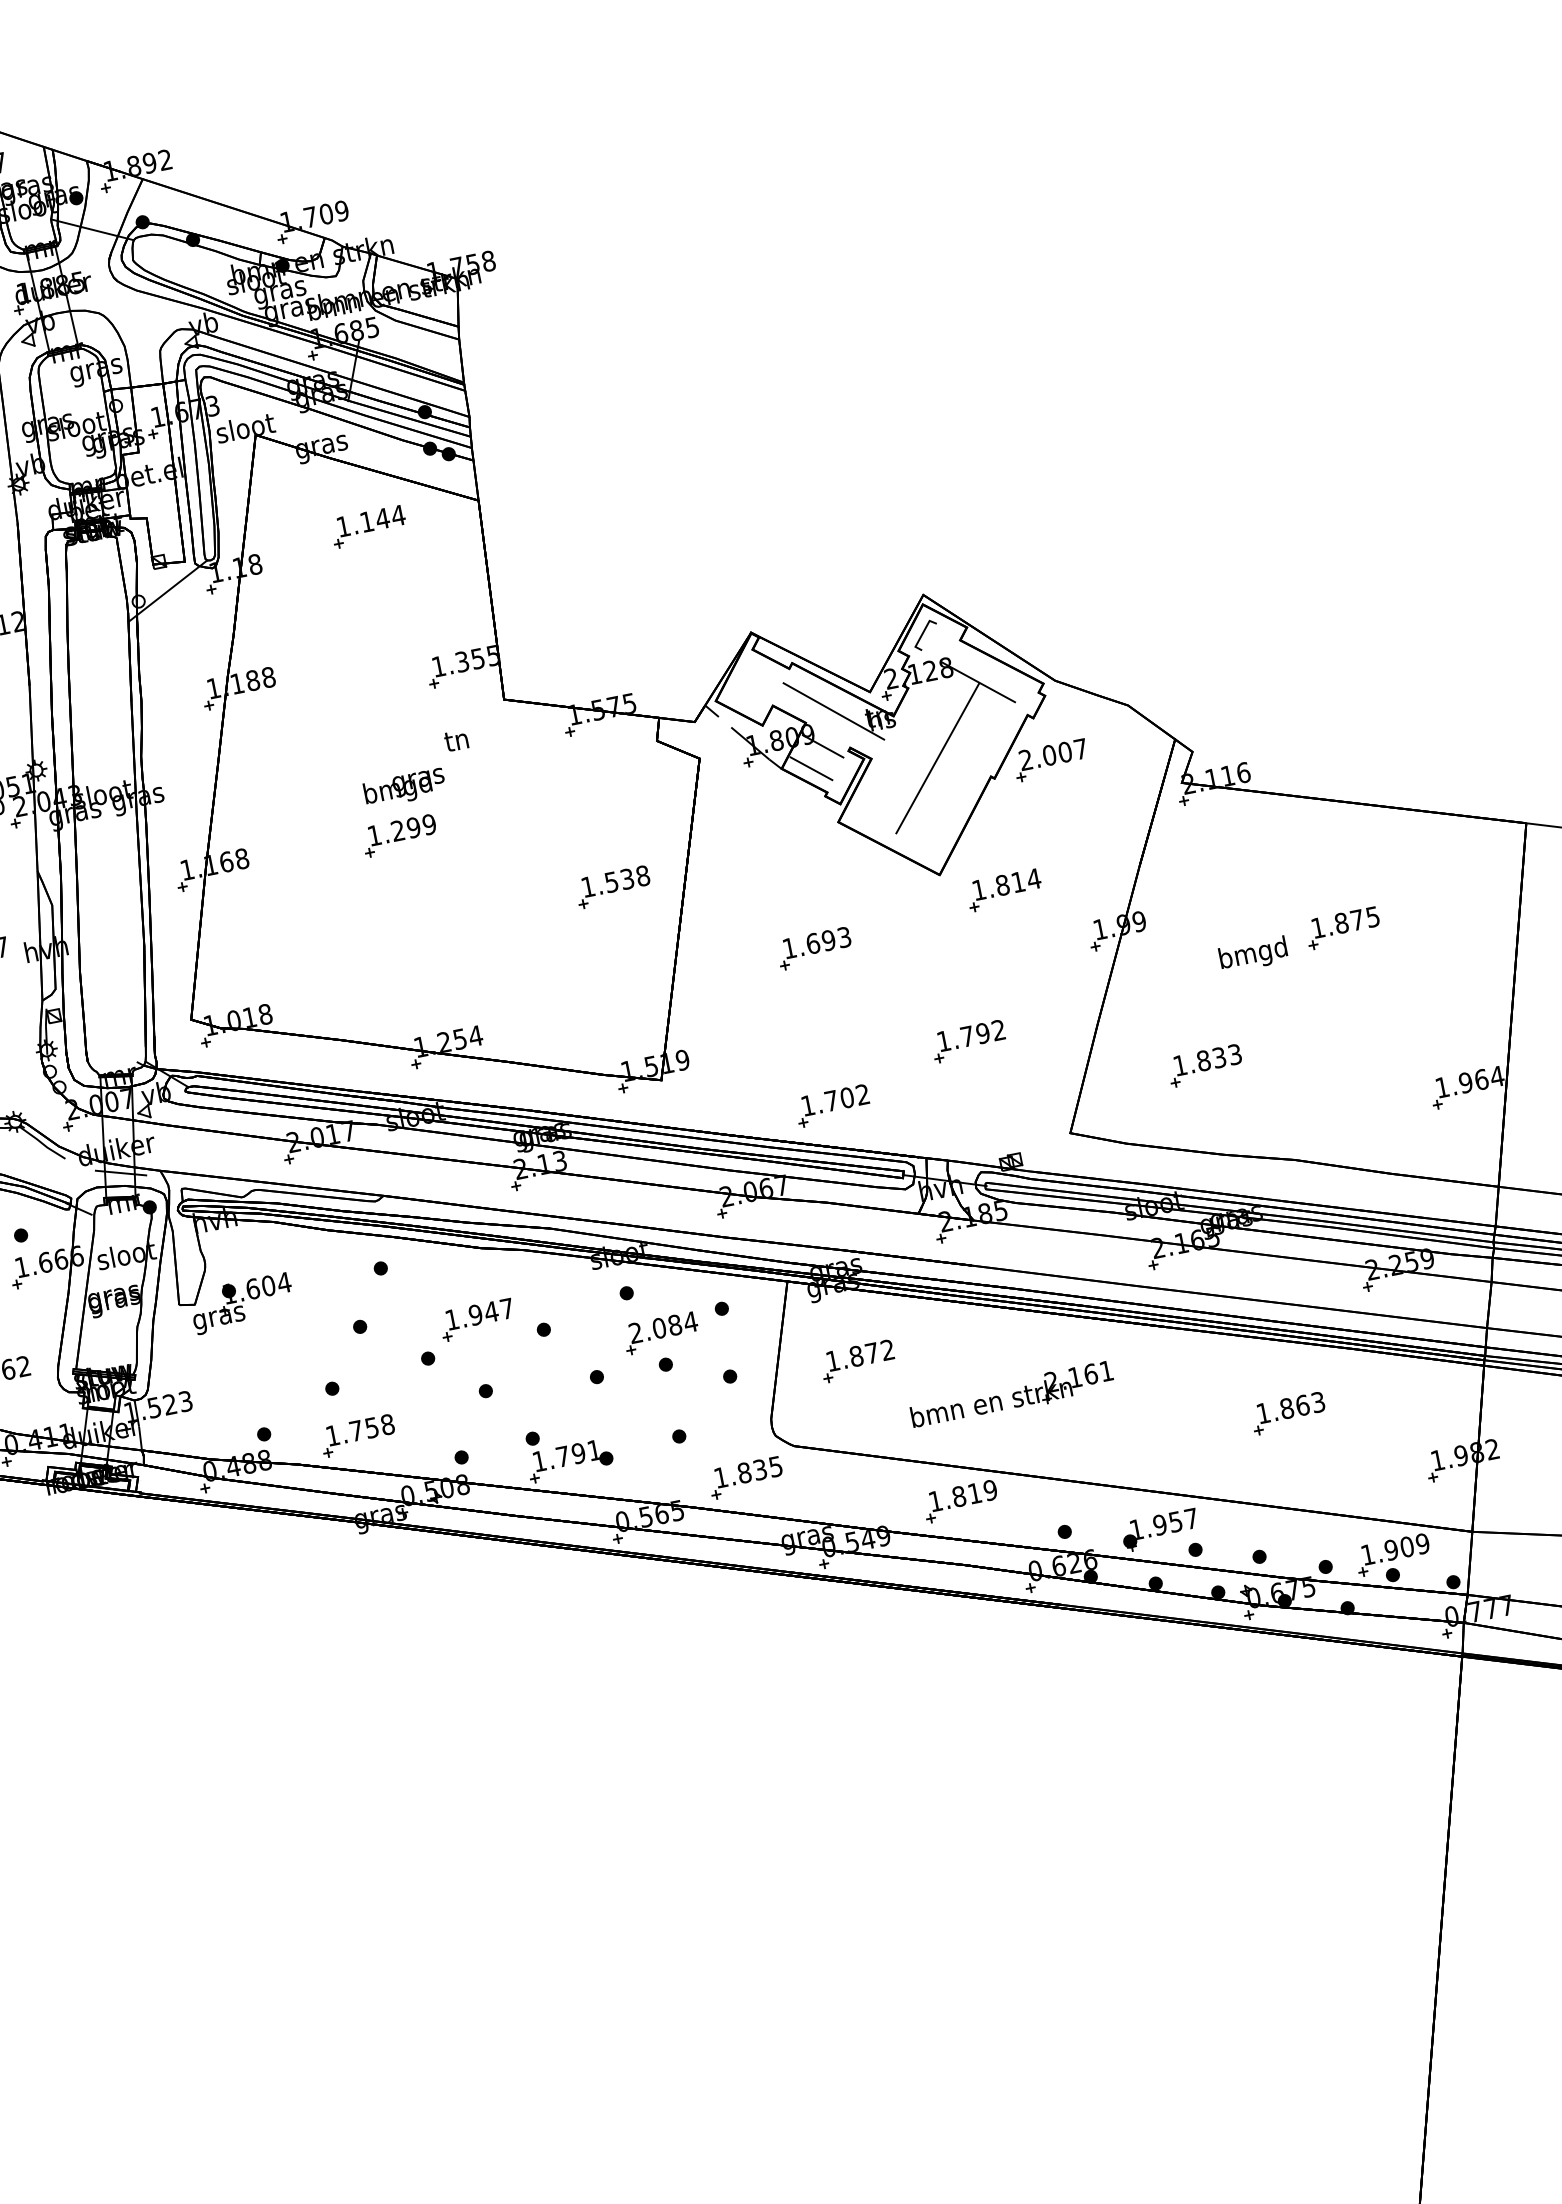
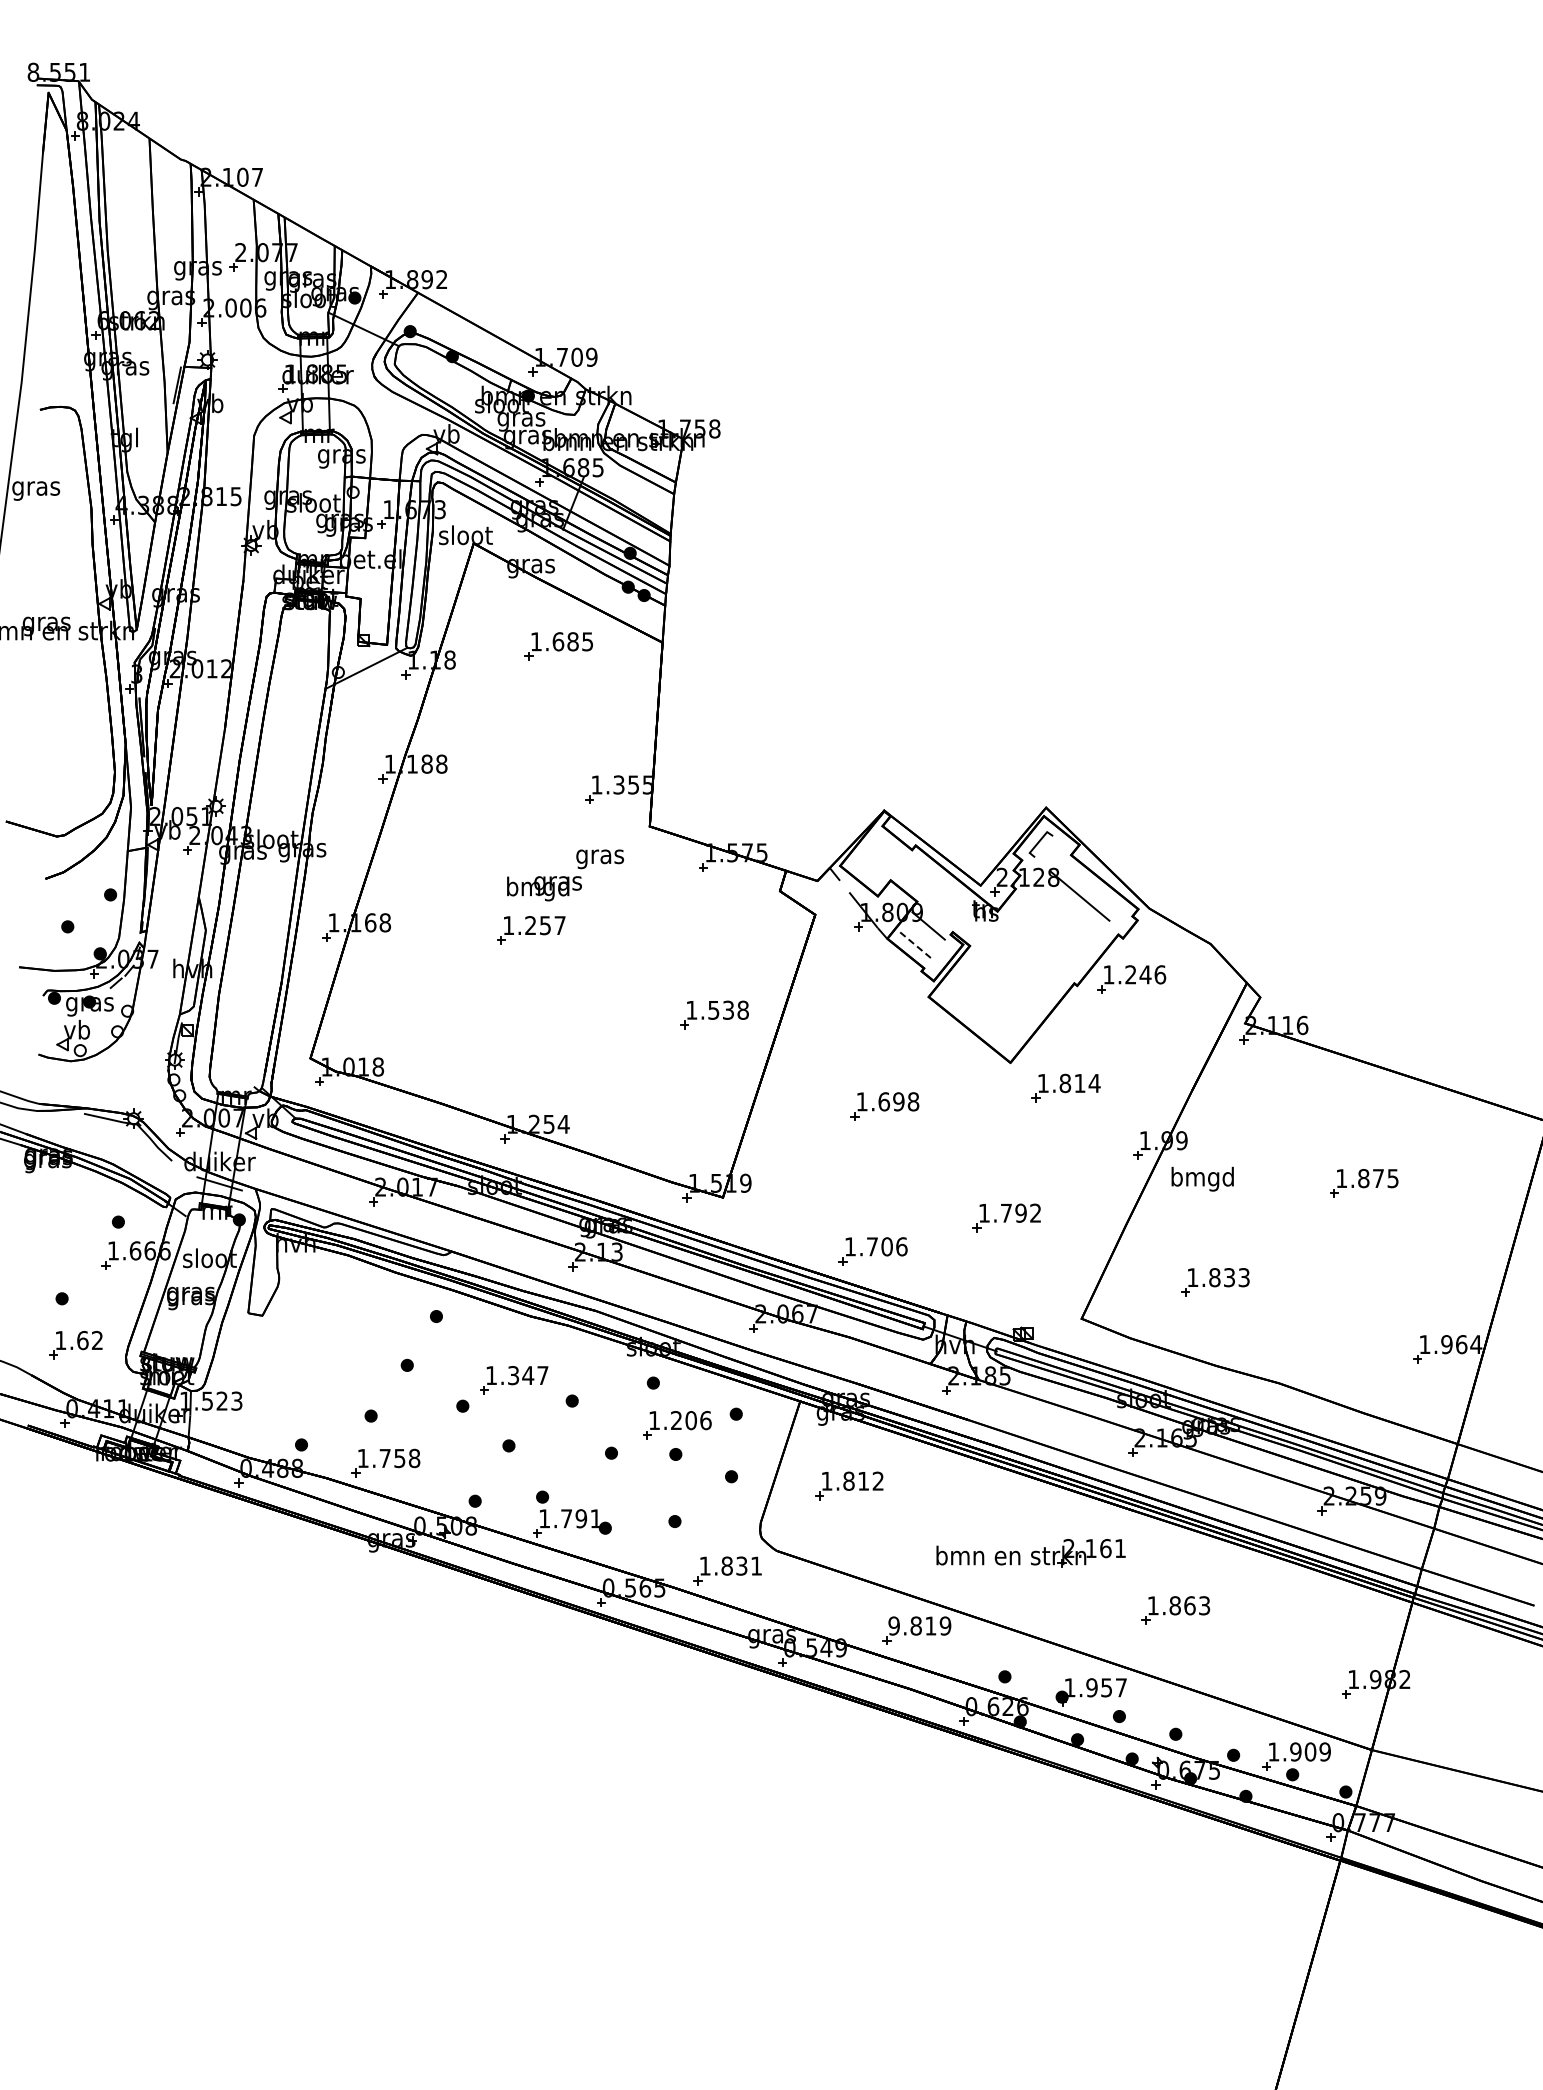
text: (382, 518) -> (572, 641), 1.144 -> 1.685
line: (833, 711) -> (944, 896), removed
text: (458, 743) -> (600, 857), tn -> gras
text: (1053, 754) -> (1134, 974), 2.007 -> 1.246
line: (937, 758) -> (1029, 957), removed
line: (811, 769) -> (914, 944), solid -> dashed
text: (421, 826) -> (552, 925), 1.299 -> 1.257
text: (844, 937) -> (913, 1101), 1.693 -> 1.698
text: (1253, 954) -> (1202, 1178), moved
text: (862, 1094) -> (901, 1246), 1.702 -> 1.706
part: (242, 1303) -> (305, 1323), removed
text: (475, 1314) -> (513, 1375), 1.947 -> 1.347
text: (663, 1327) -> (680, 1420), 2.084 -> 1.206
text: (872, 1353) -> (863, 1481), 1.872 -> 1.812
part: (1011, 1395) -> (1030, 1553), moved
part: (1288, 1413) -> (1175, 1610), moved
text: (775, 1466) -> (756, 1565), 1.835 -> 1.831
text: (934, 1500) -> (893, 1625), 1.819 -> 9.819

